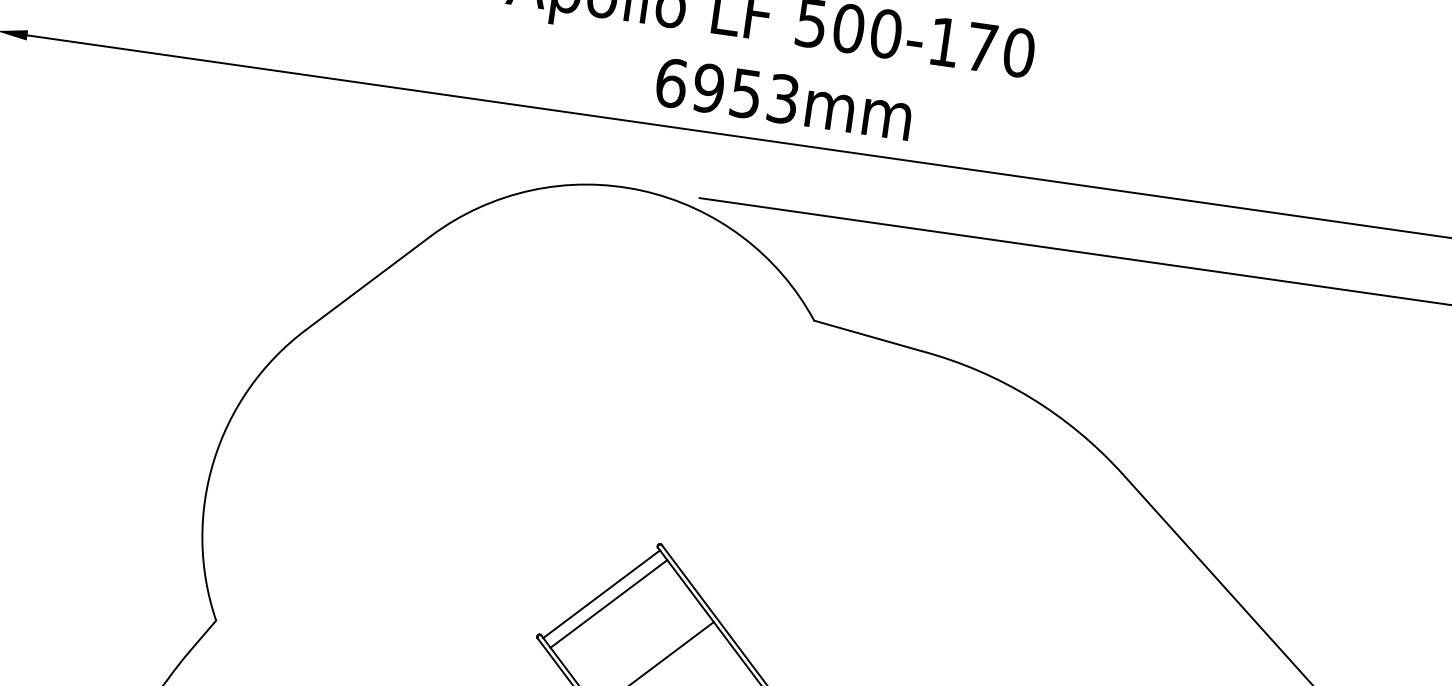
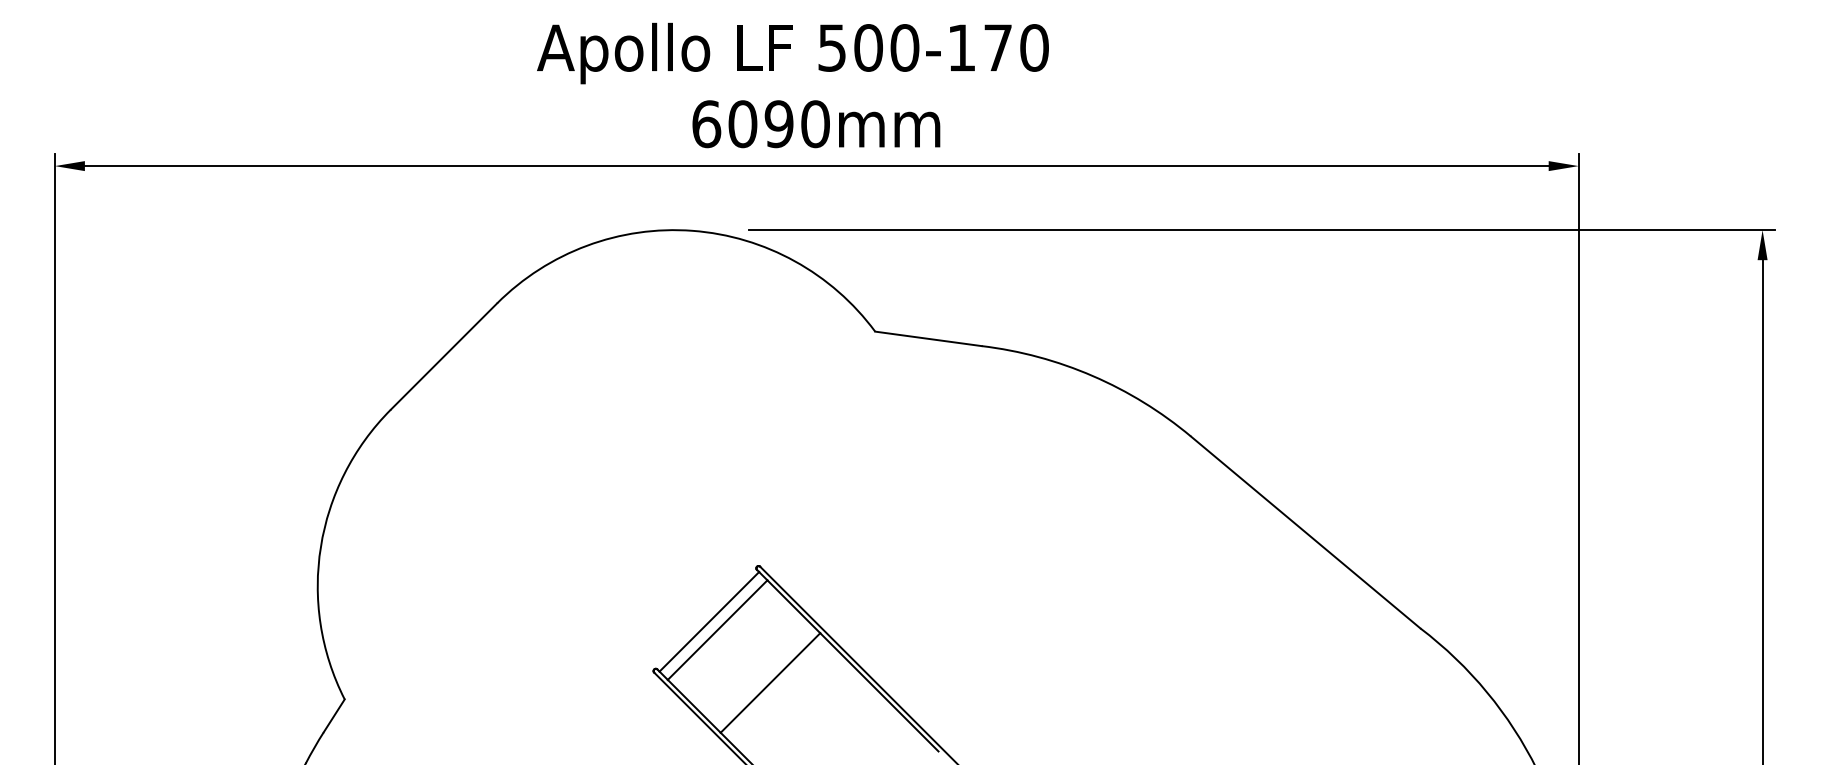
text: (745, 94) -> (778, 124), 6953mm -> 6090mm

